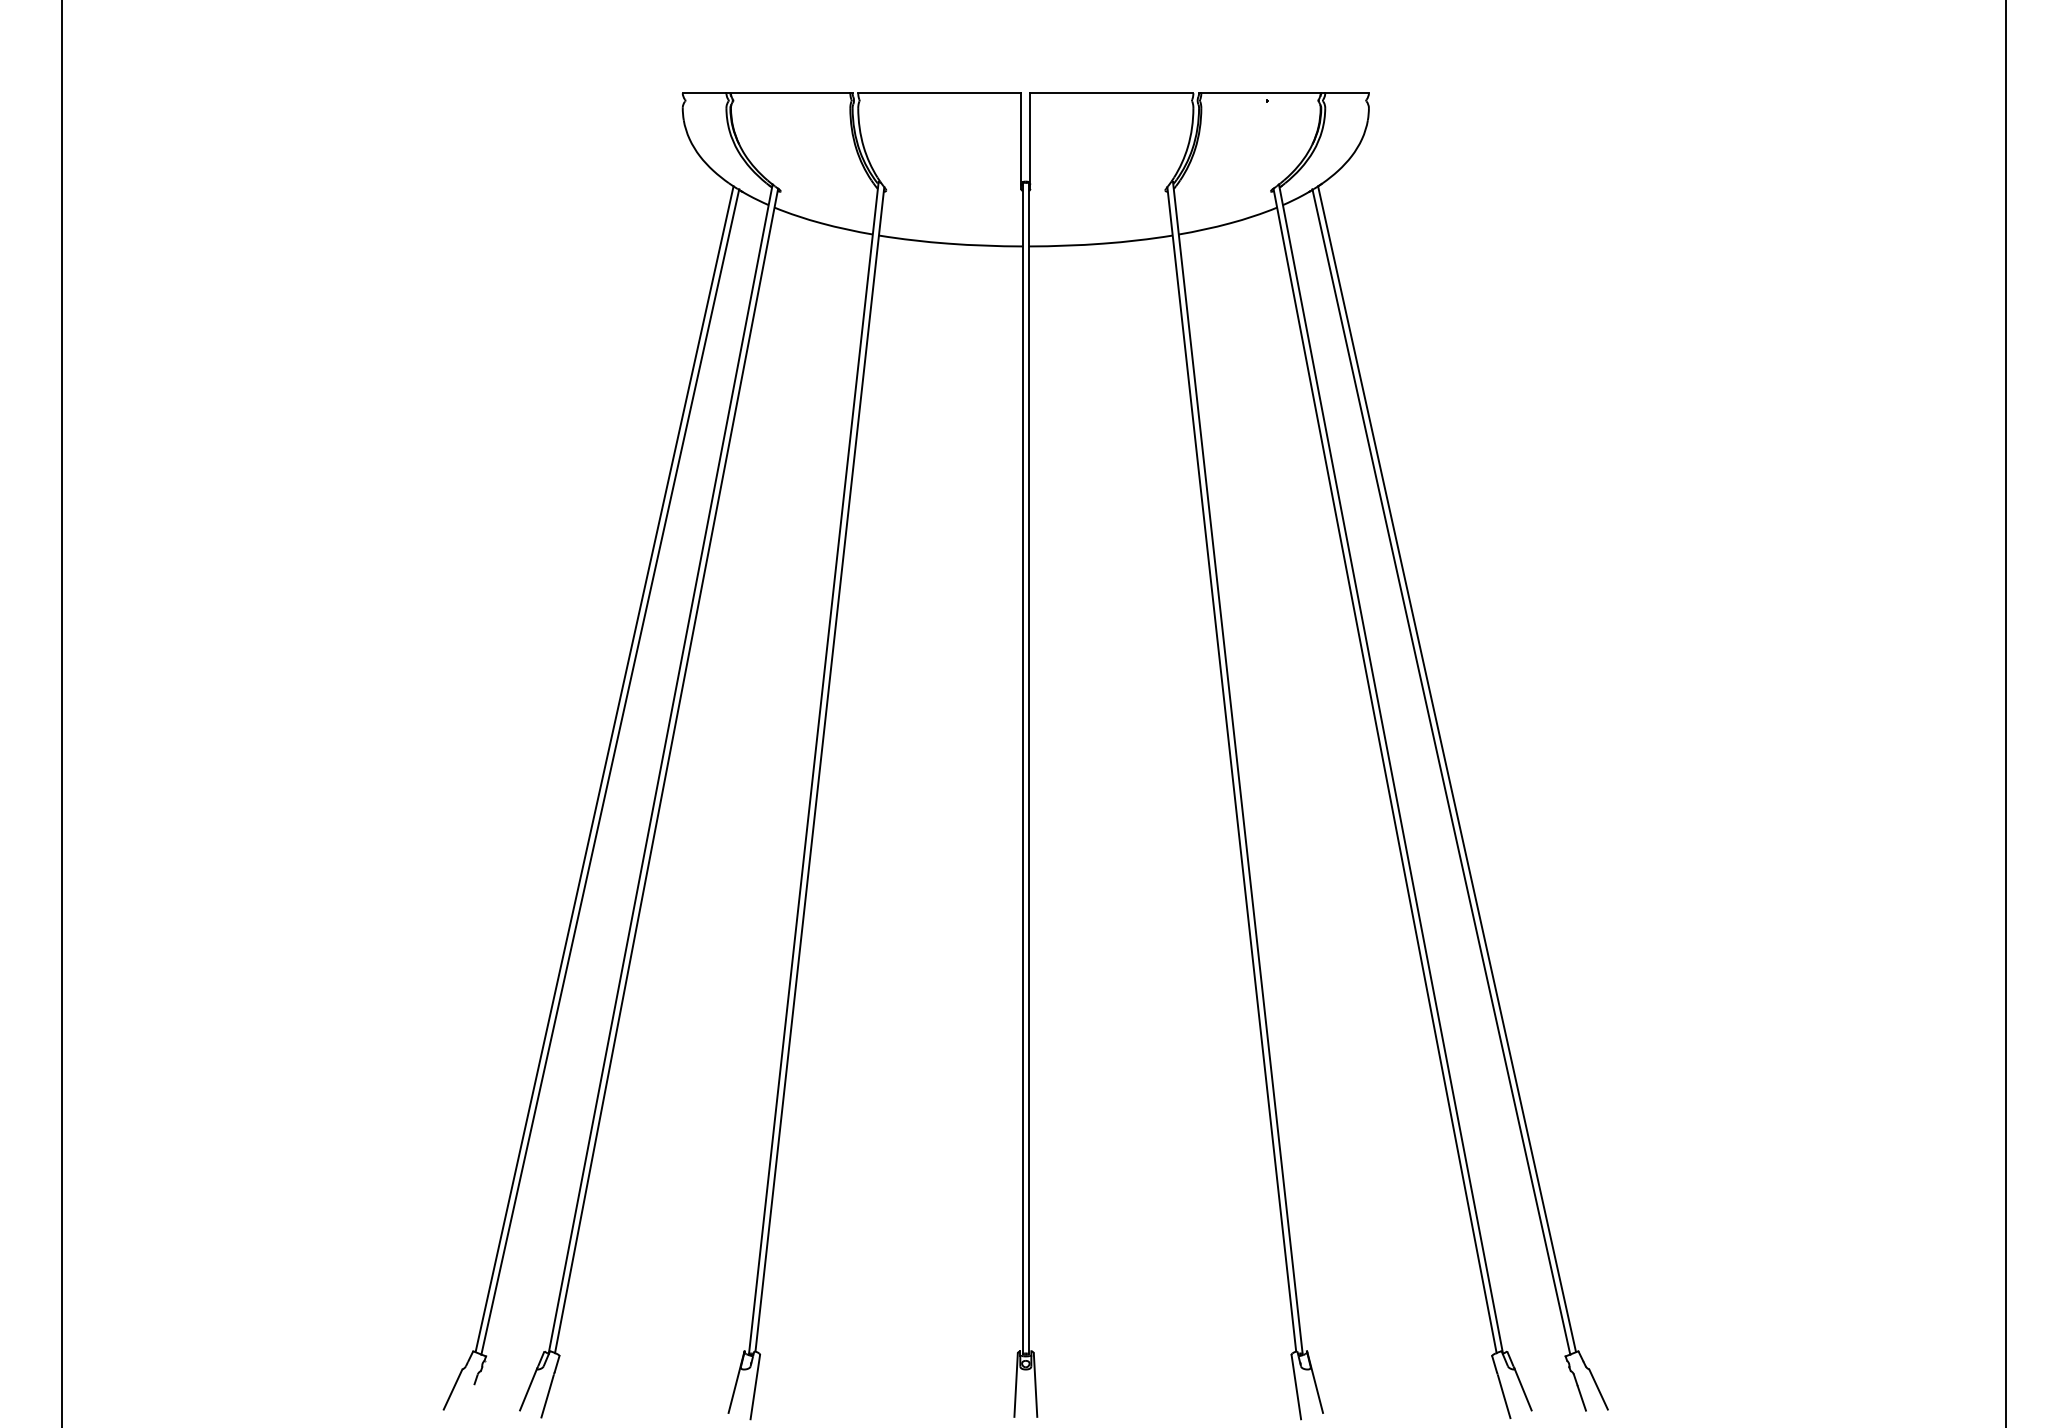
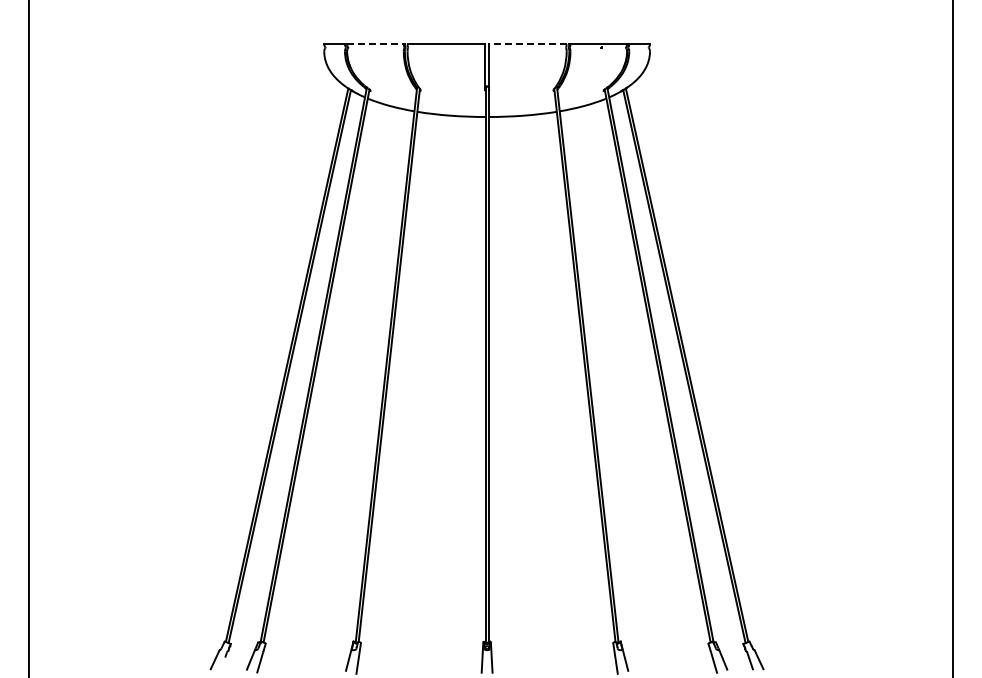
line: (790, 93) -> (375, 44), solid -> dashed
line: (1110, 93) -> (527, 44), solid -> dashed

